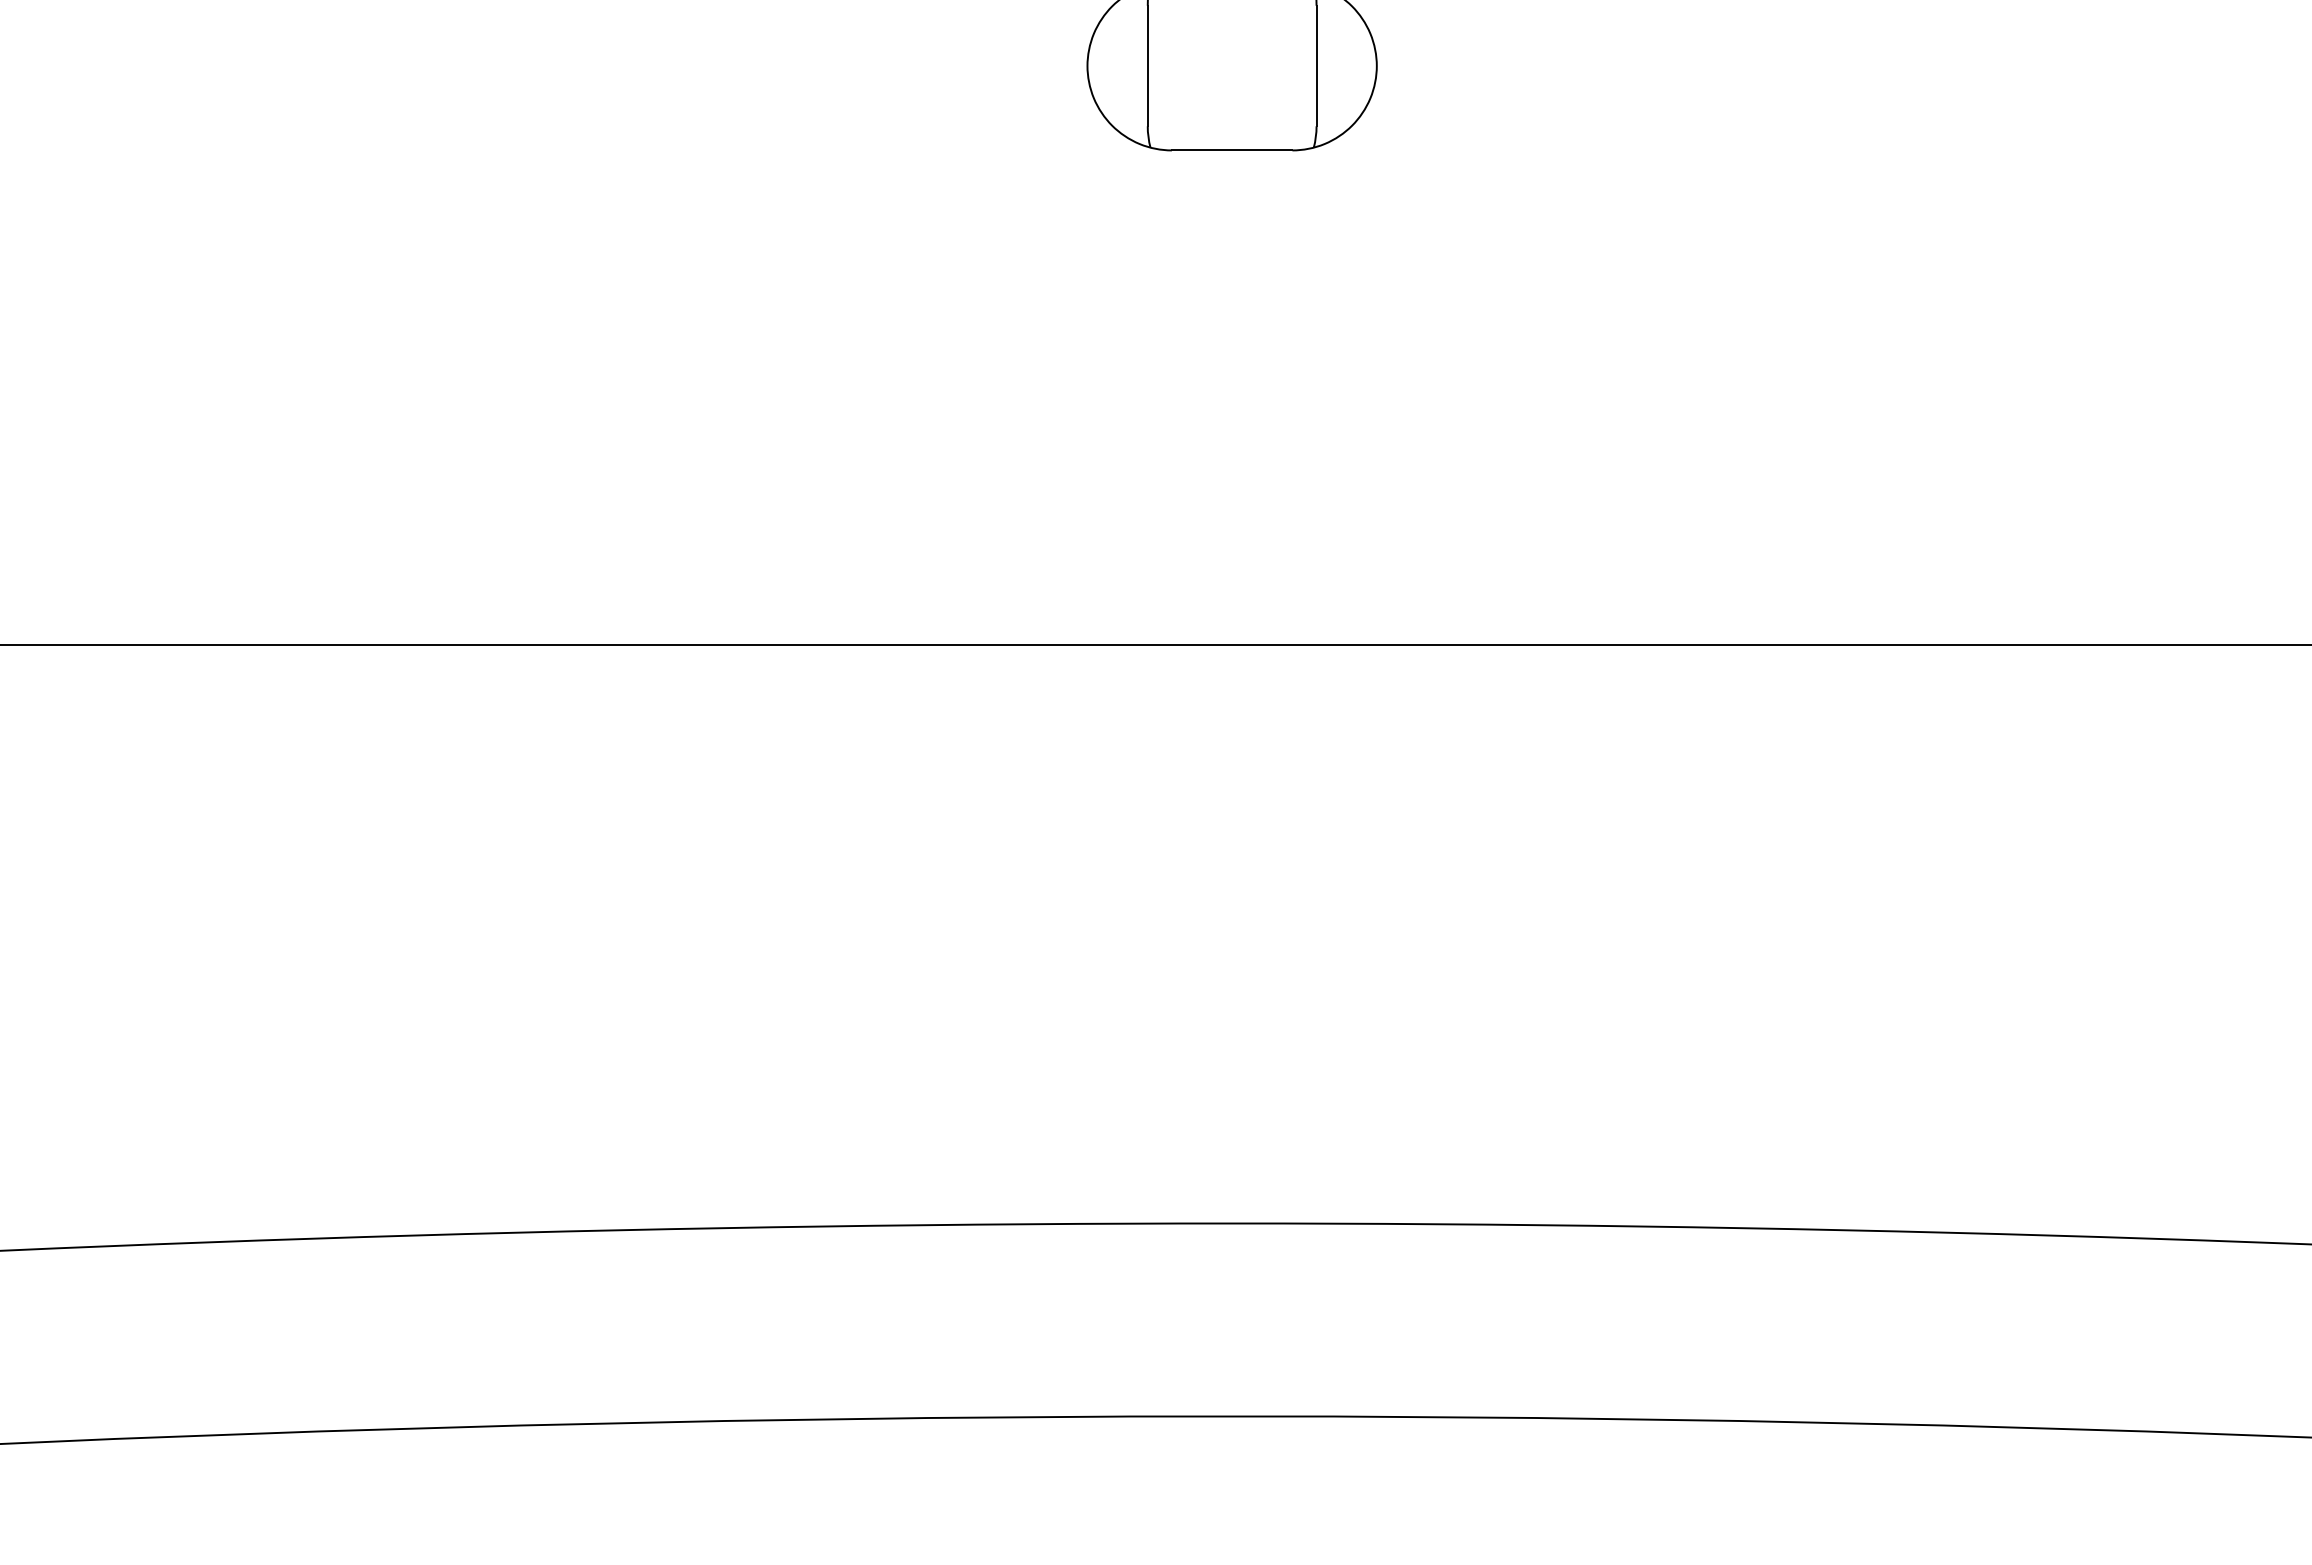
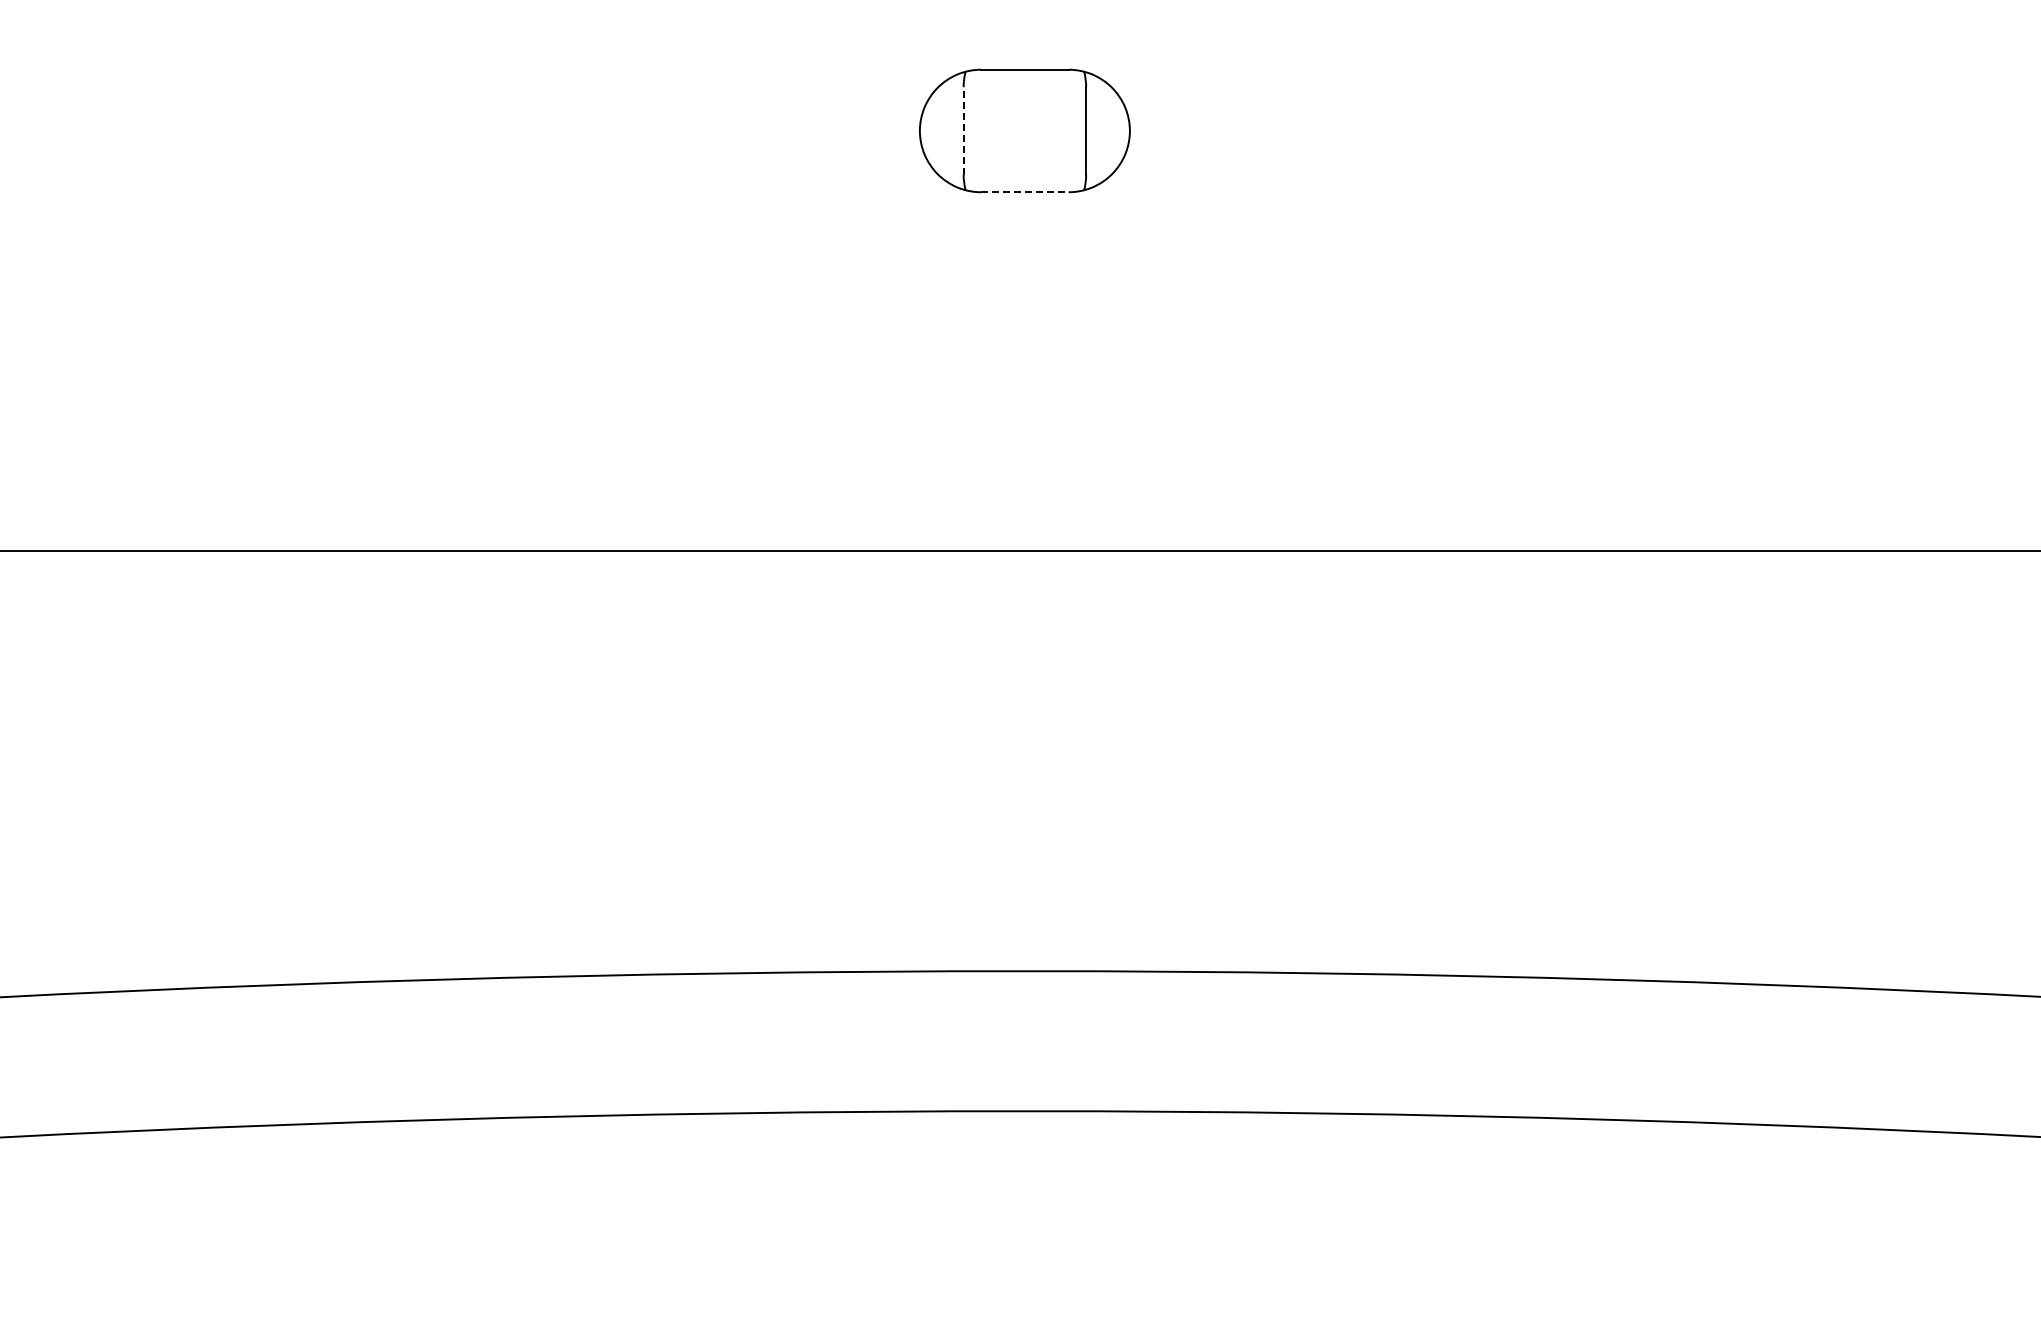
line: (1147, 65) -> (963, 130), solid -> dashed
line: (1231, 150) -> (1024, 192), solid -> dashed

